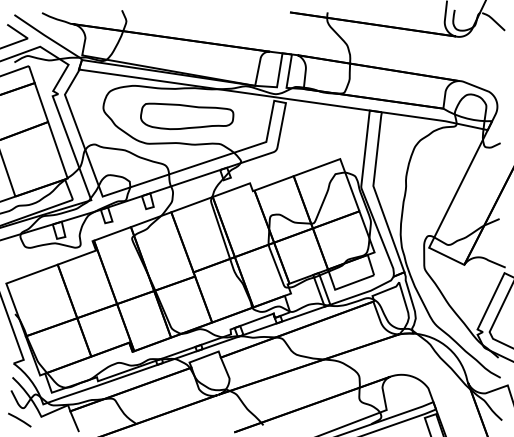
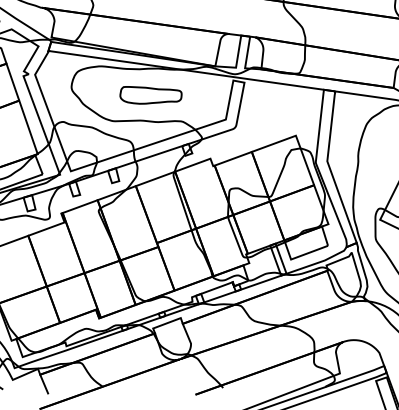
part: (187, 116) -> (151, 95), size x0.7

